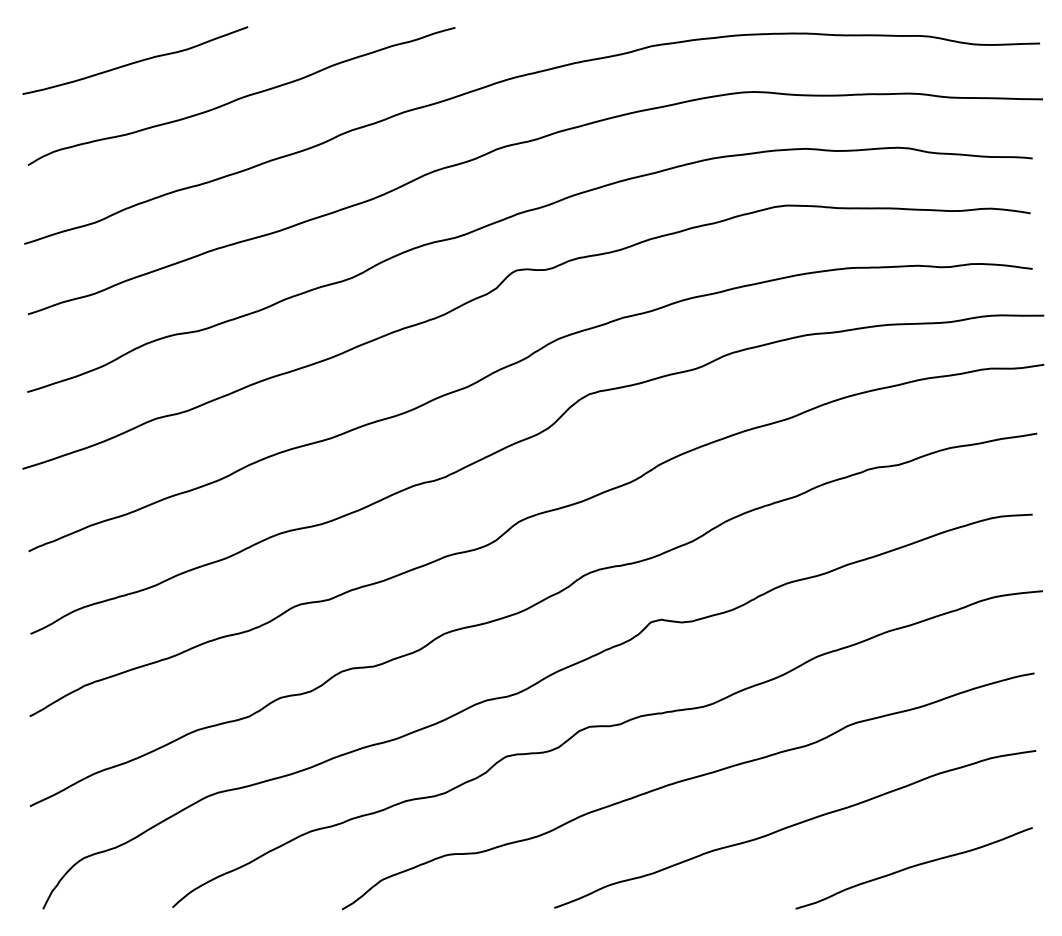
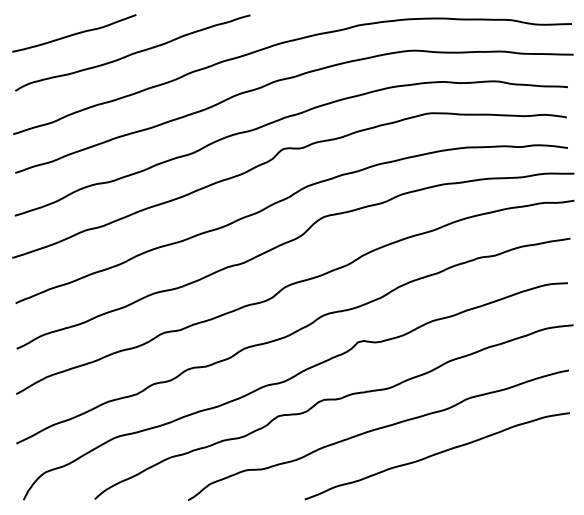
curve: (913, 867) -> (502, 477), removed

